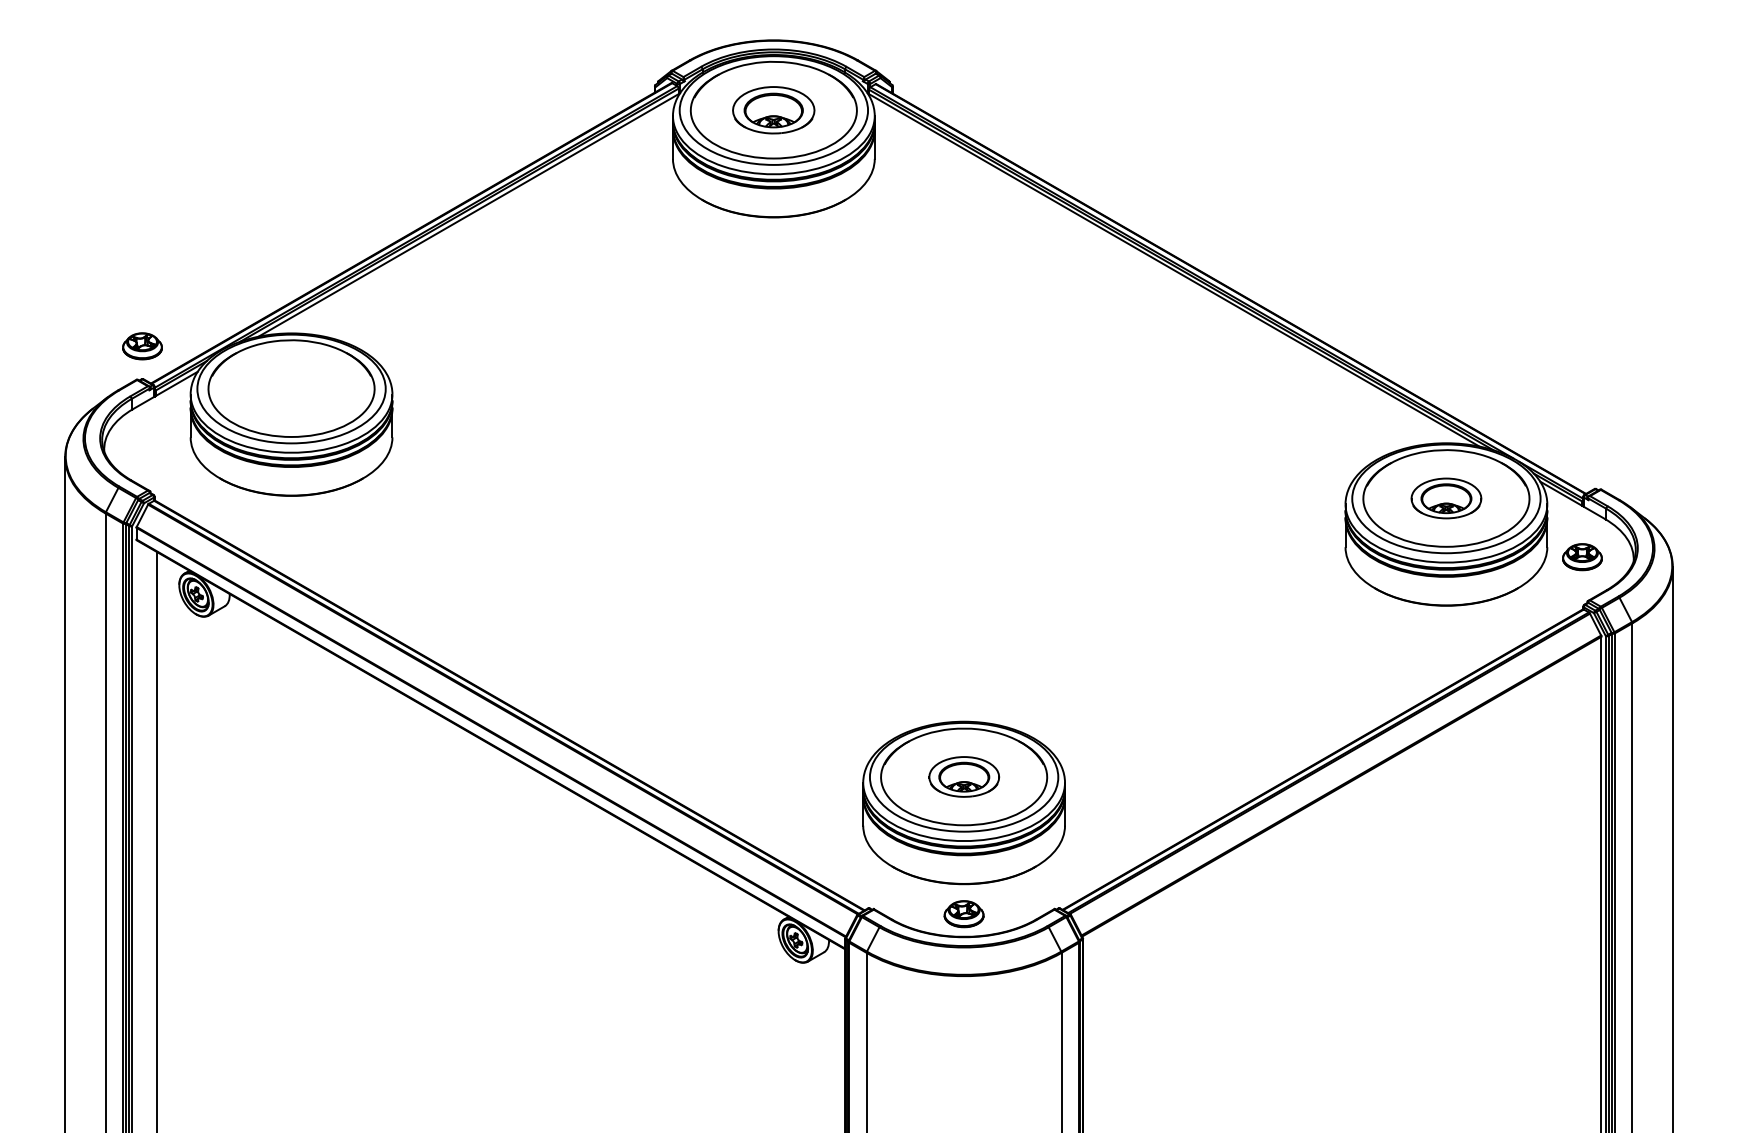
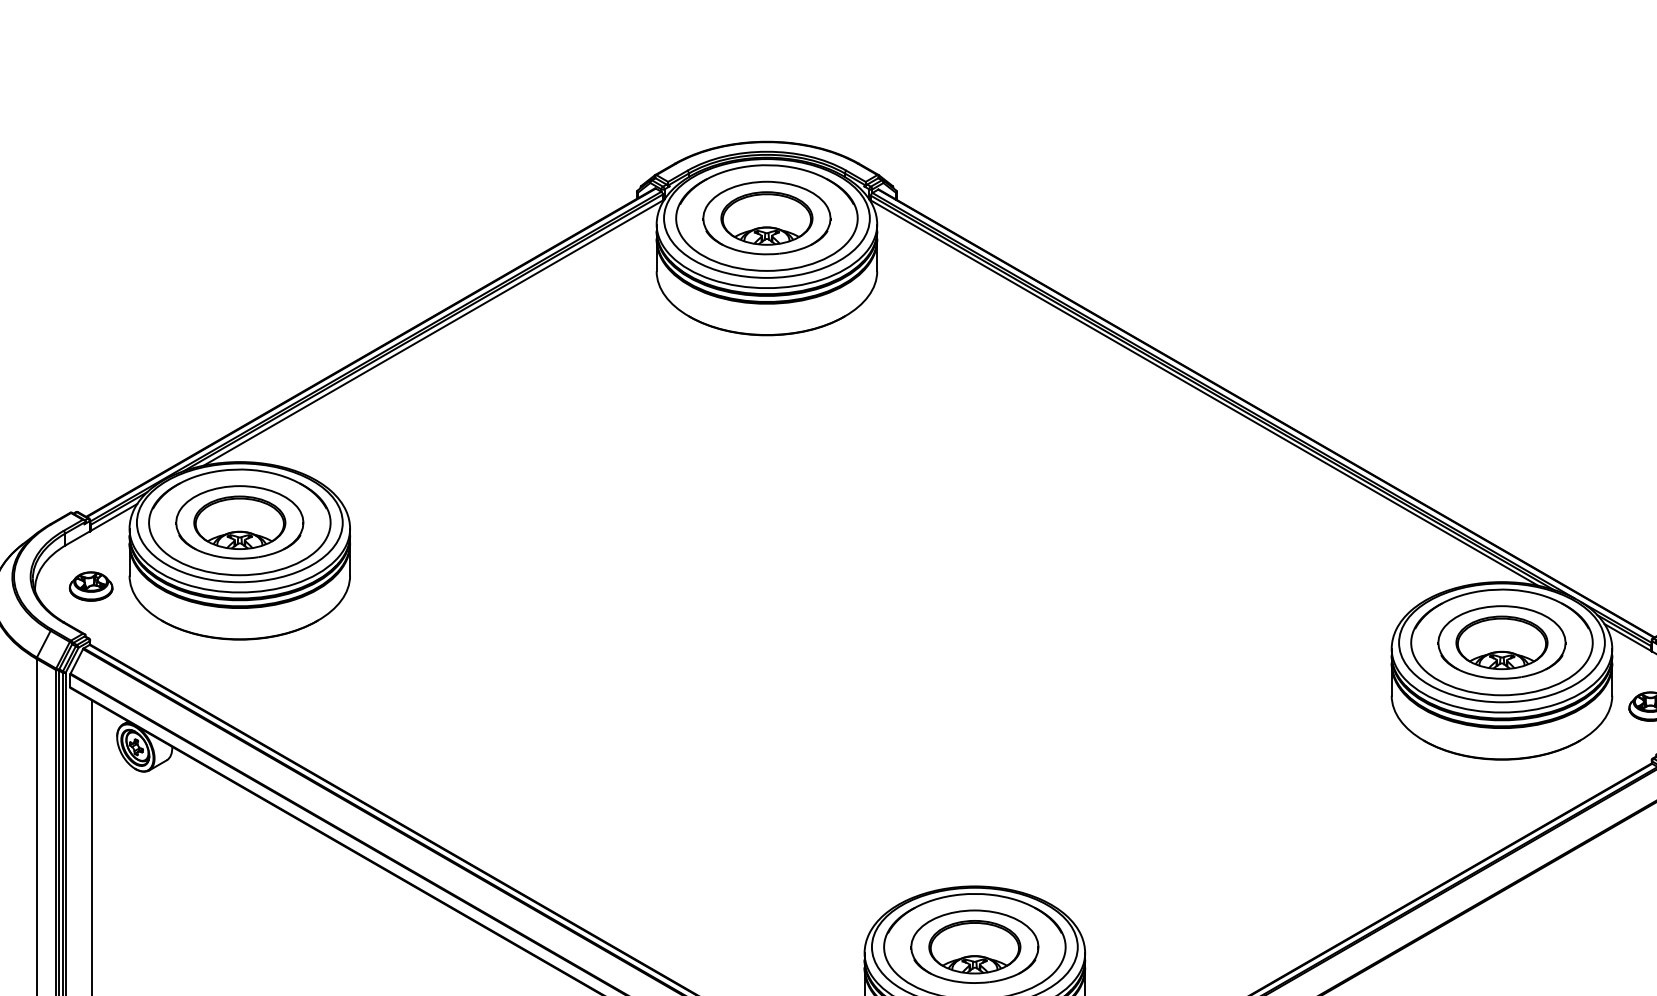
part: (773, 110) -> (766, 218), size x1.43
part: (142, 346) -> (91, 586), moved
part: (291, 388) -> (239, 522), added
part: (1446, 498) -> (1502, 642), size x1.67
part: (964, 776) -> (975, 946), size x1.67

